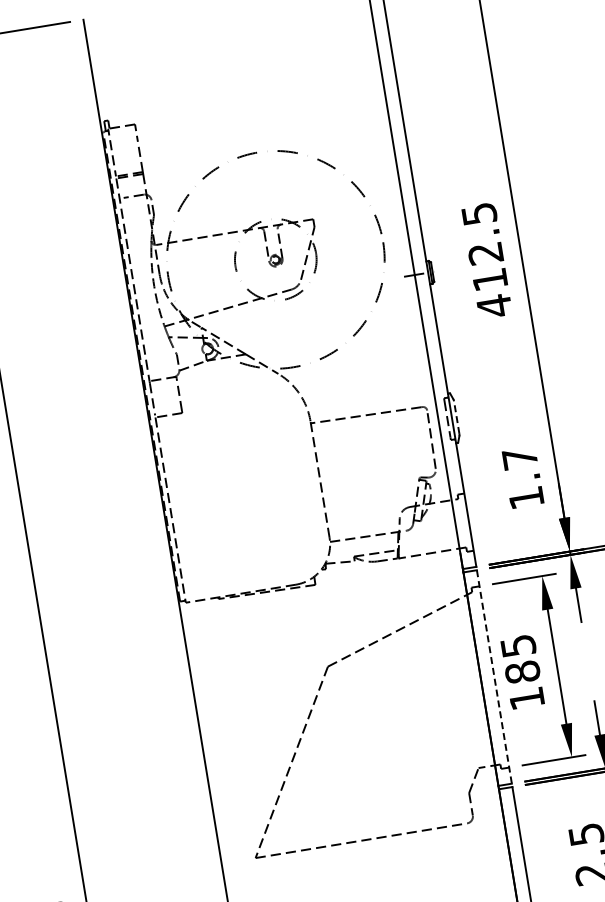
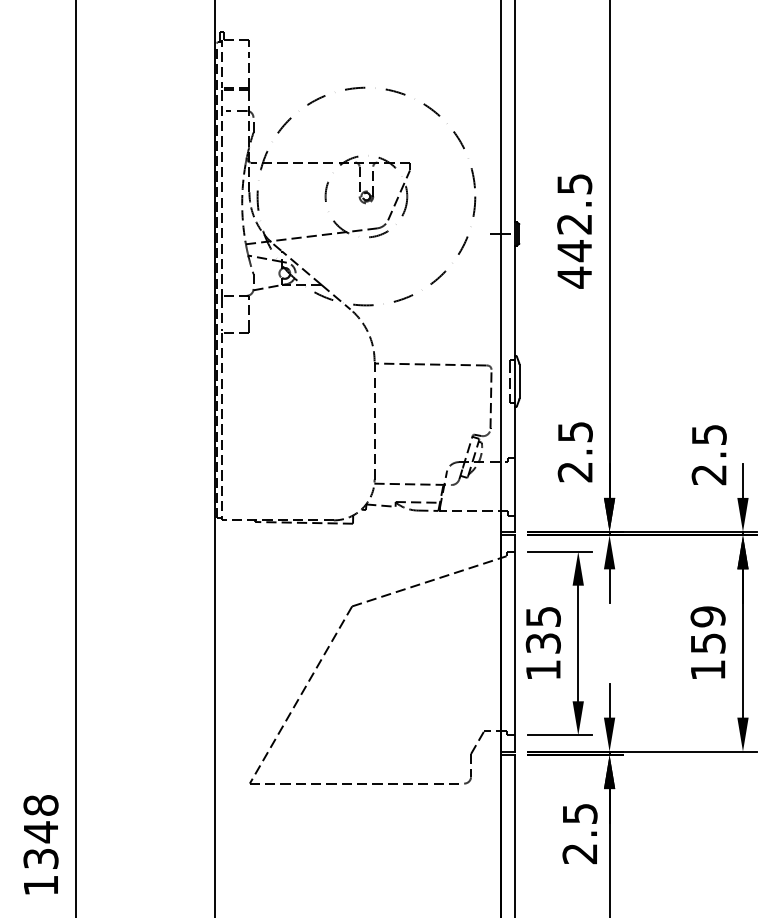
text: (490, 280) -> (574, 251), 412.5 -> 442.5
line: (456, 416) -> (519, 380), dashed -> solid
text: (522, 478) -> (574, 452), 1.7 -> 2.5
text: (521, 672) -> (542, 643), 185 -> 135
line: (494, 677) -> (514, 643), dashed -> solid

